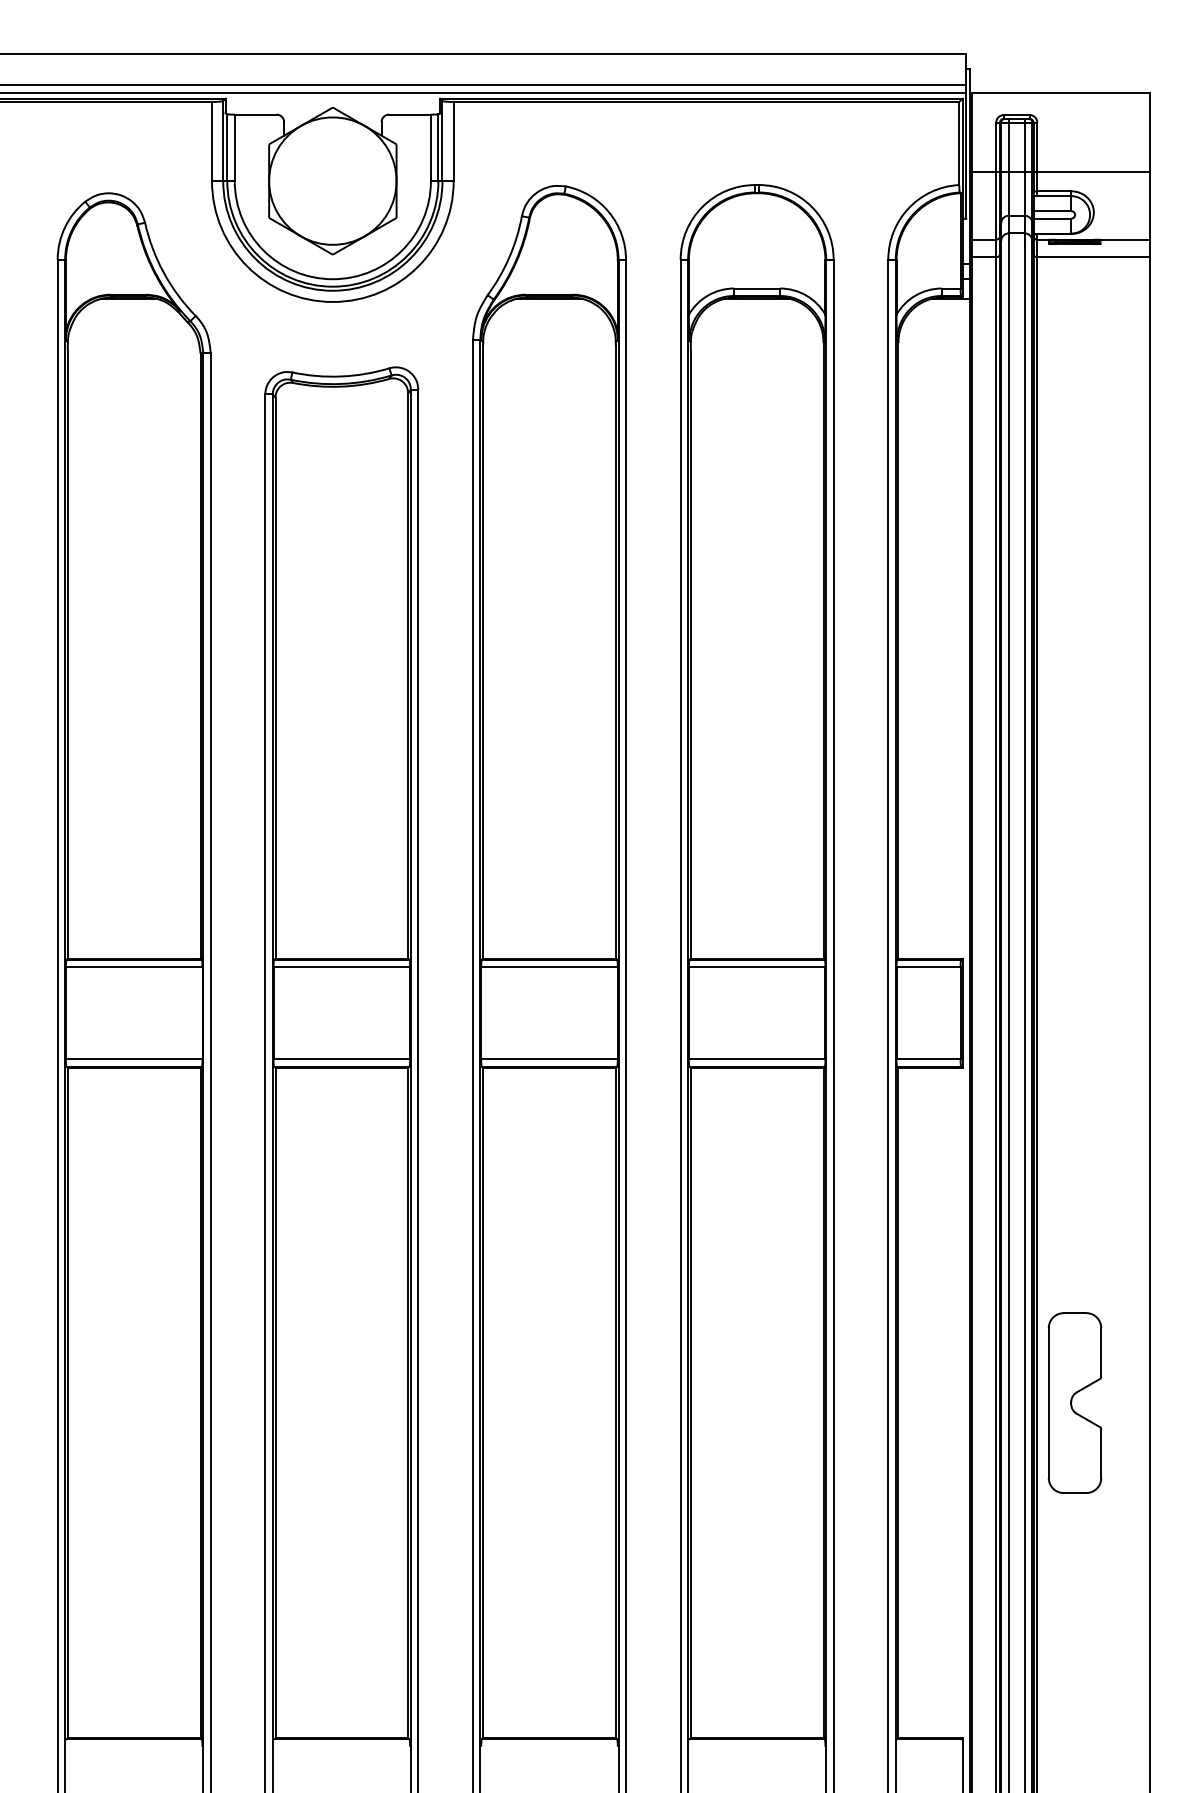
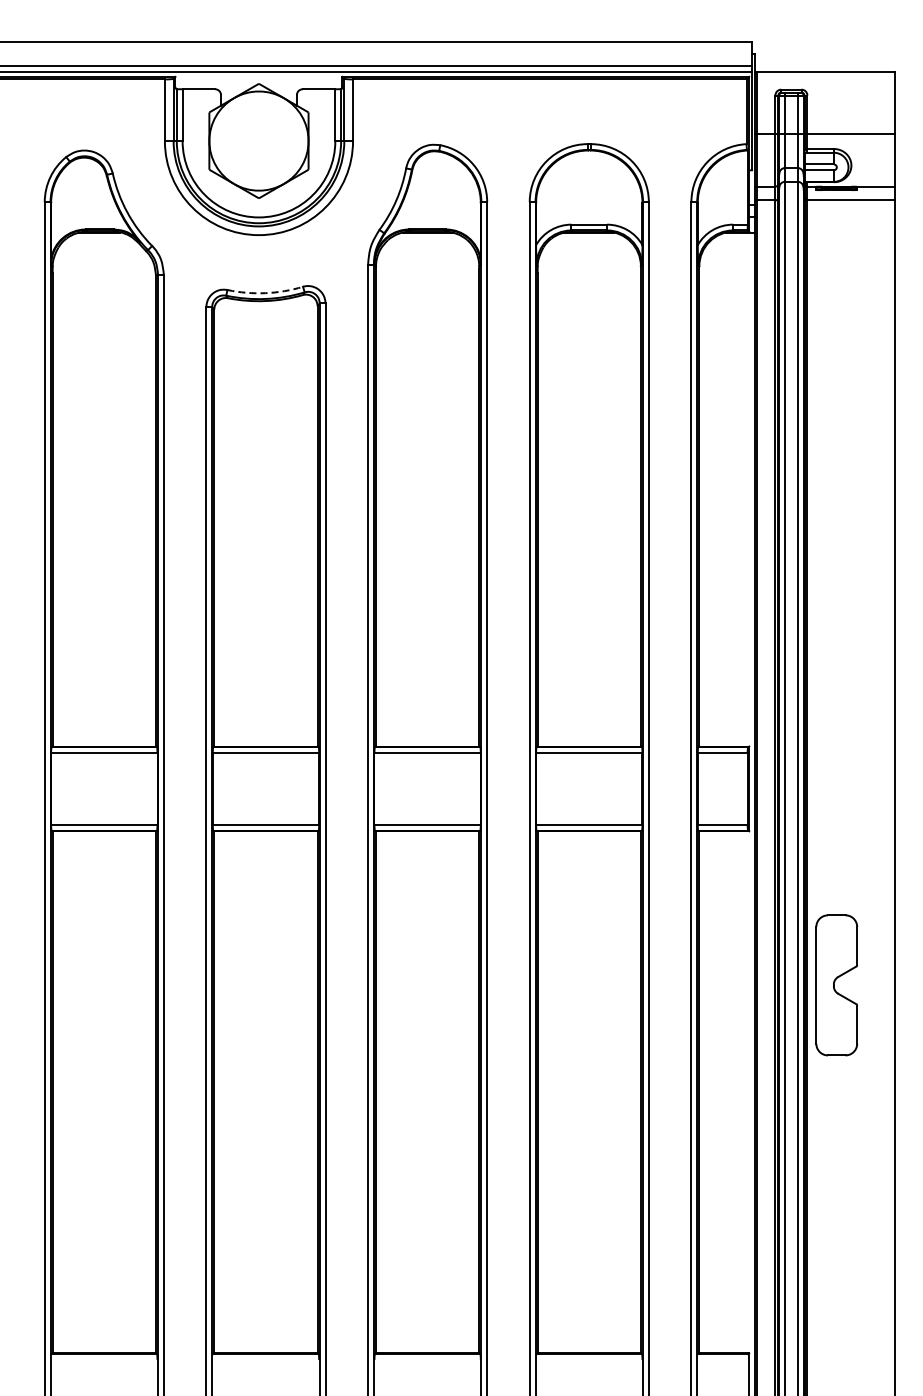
arc: (341, 376) -> (265, 293), solid -> dashed
part: (1074, 1403) -> (836, 985), moved

